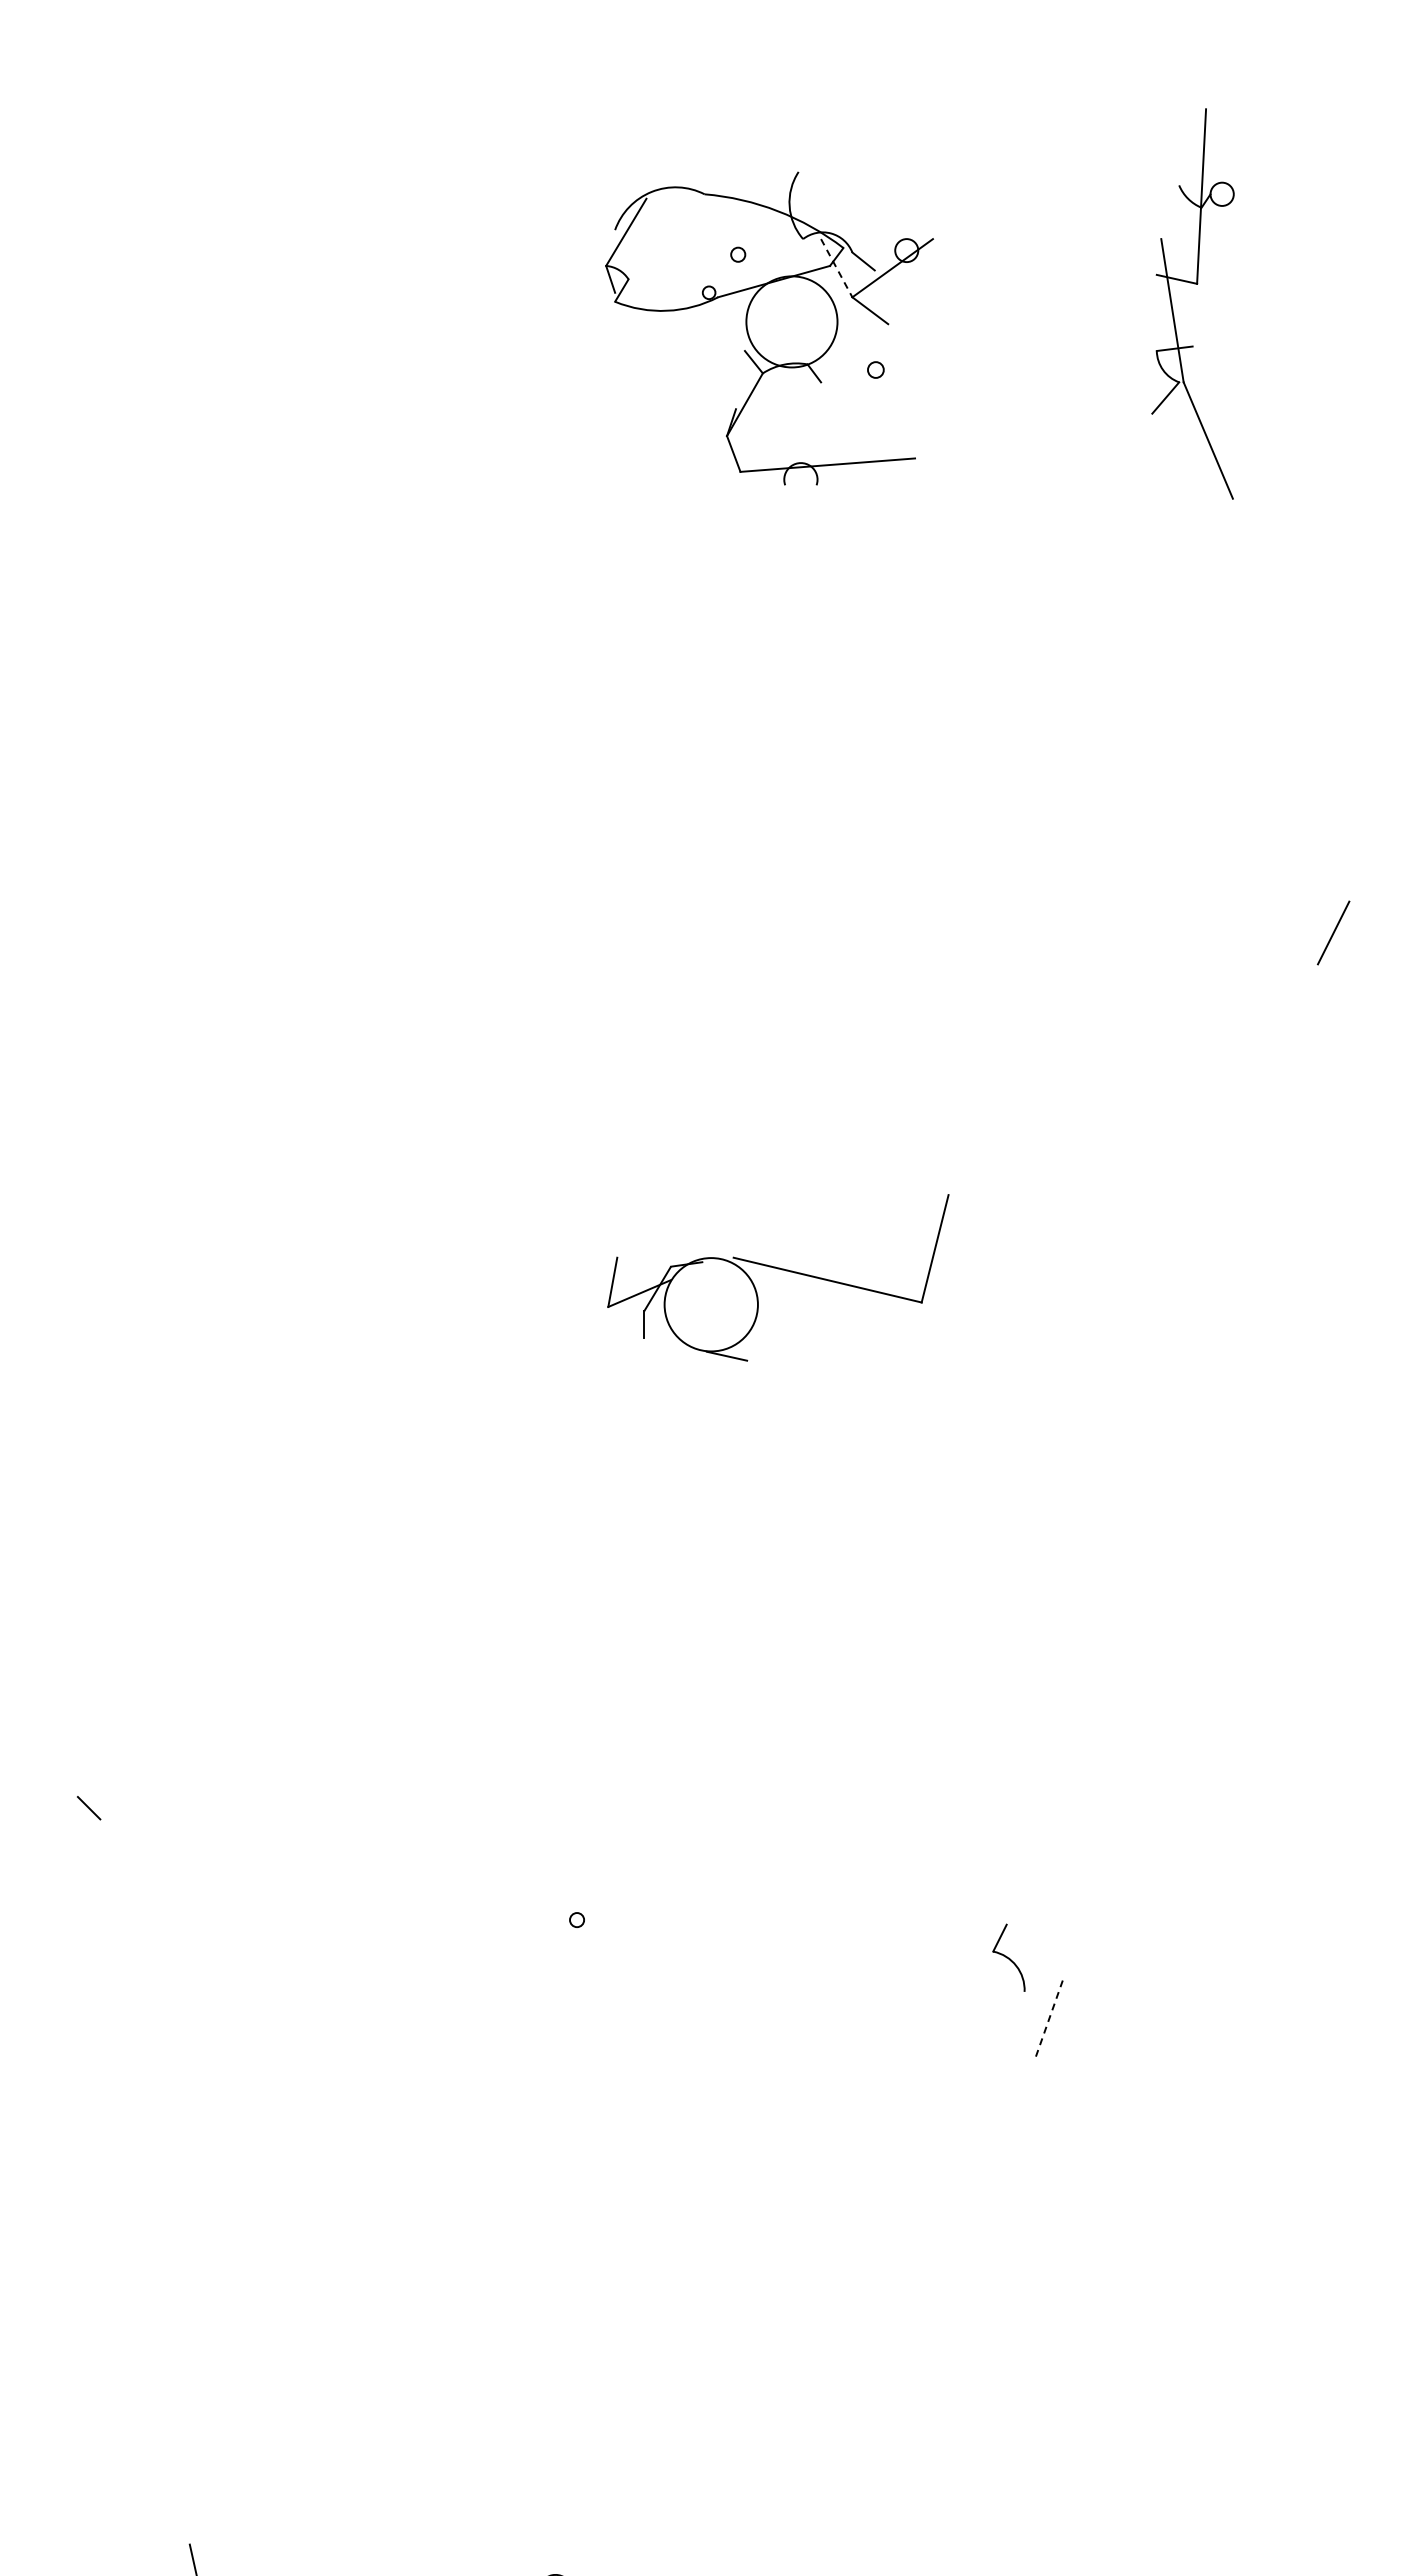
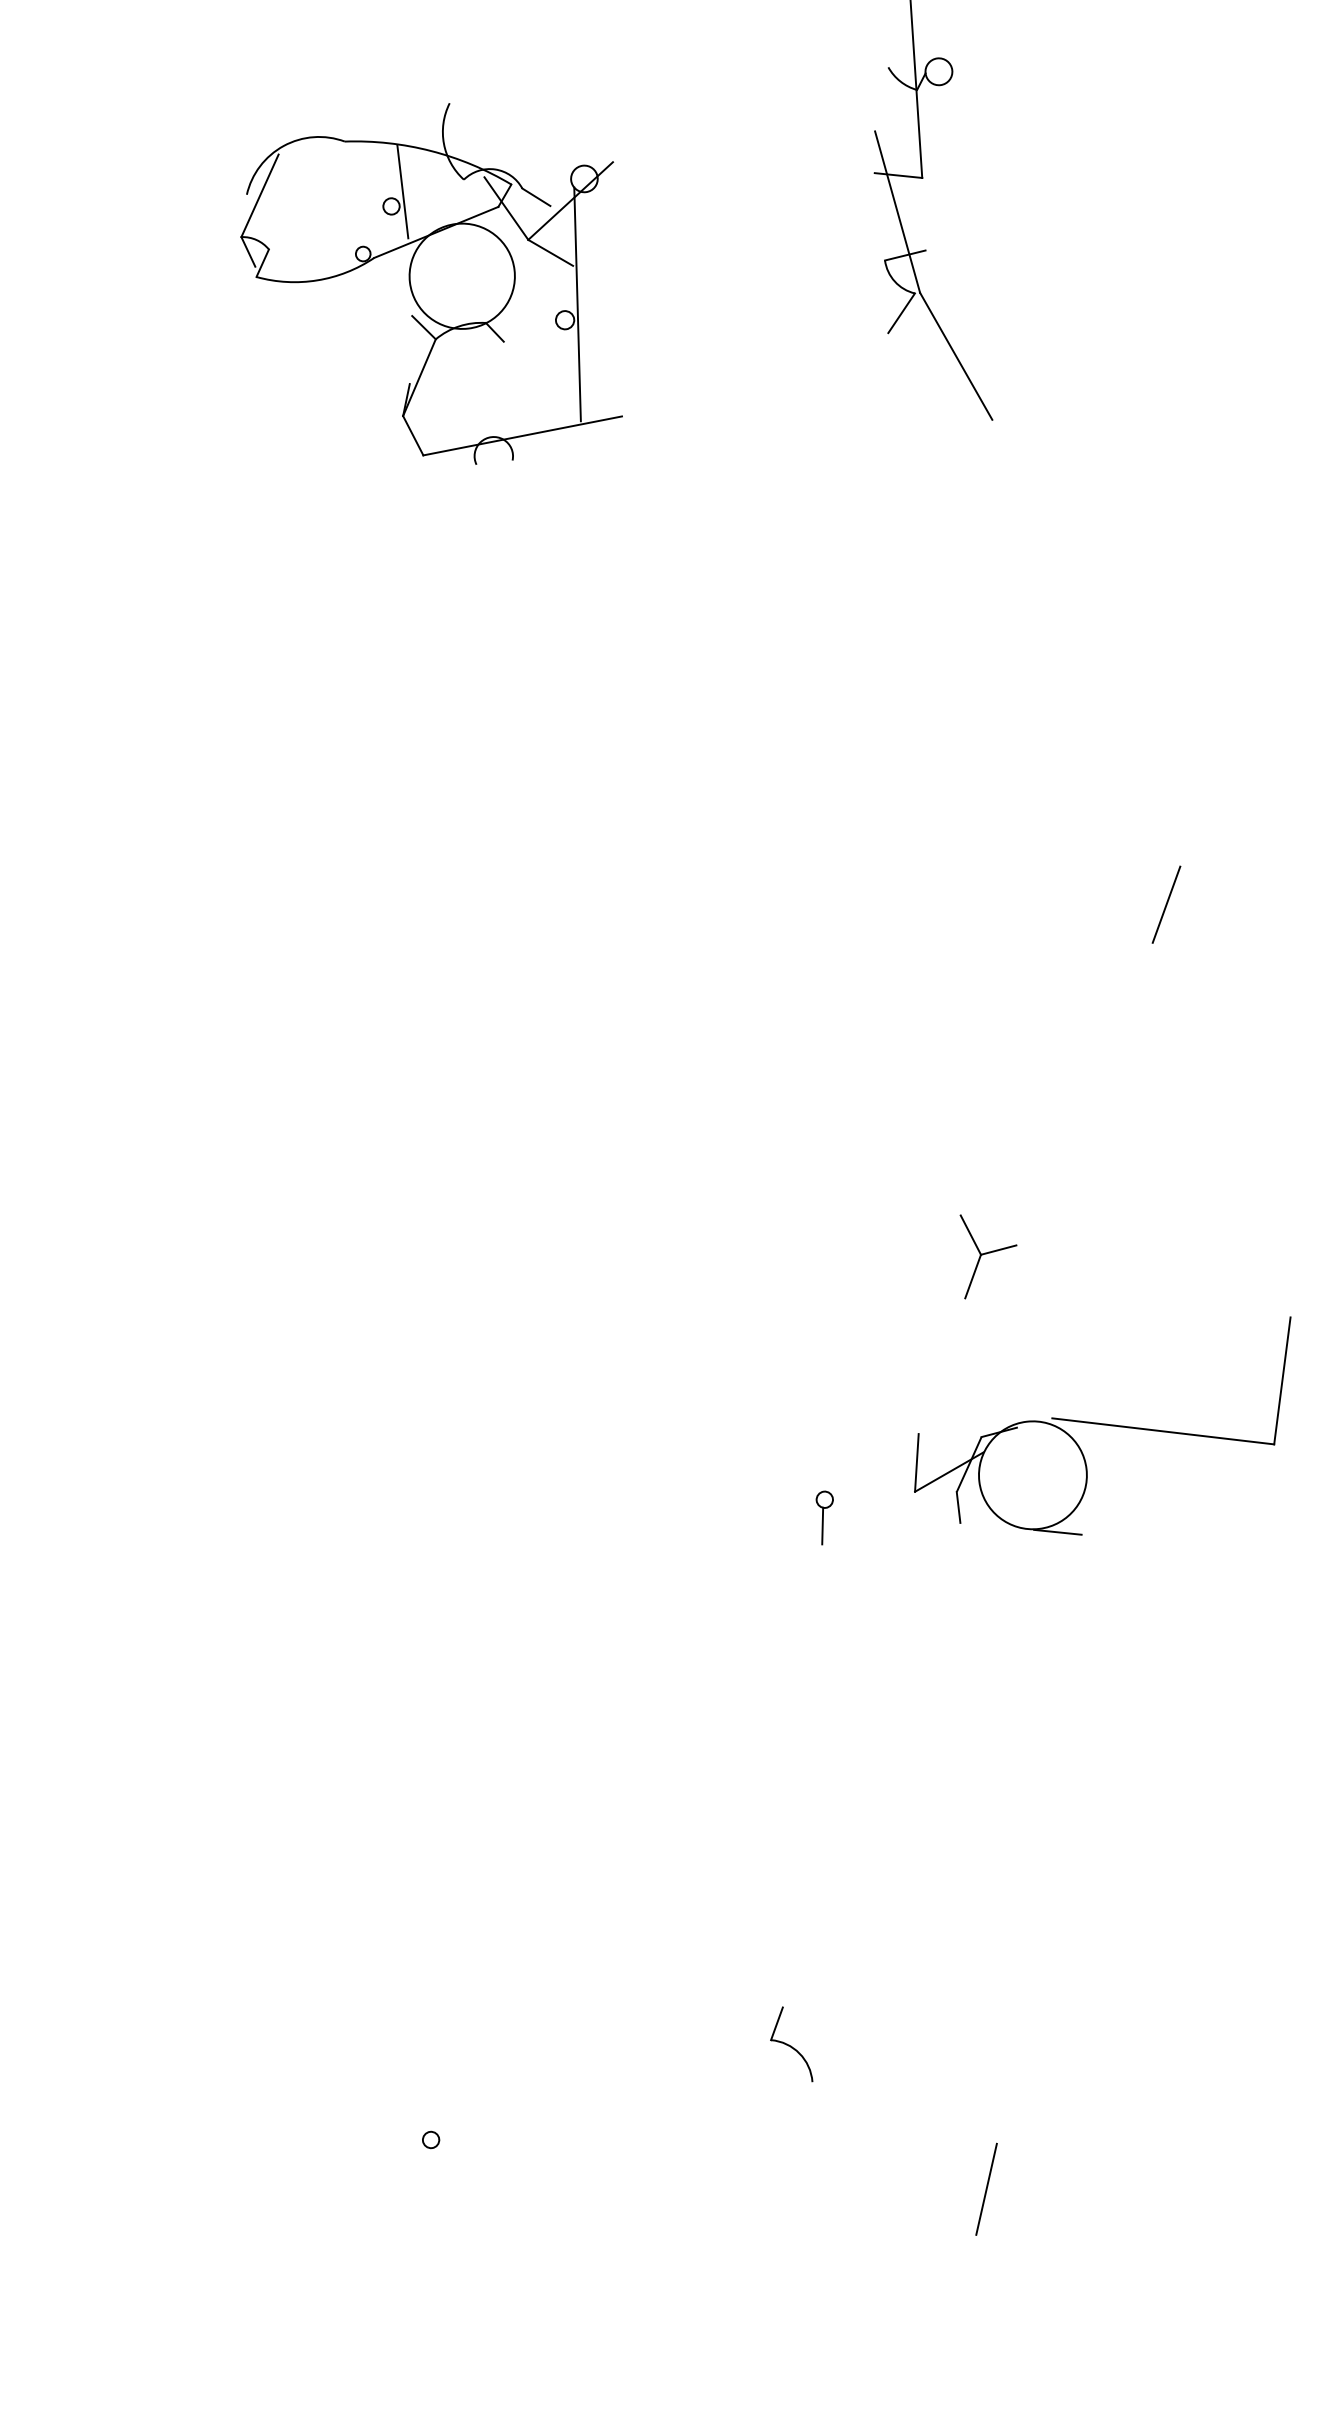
line: (749, 243) -> (402, 191), added
line: (836, 268) -> (506, 208), dashed -> solid
line: (888, 357) -> (577, 304), added
part: (1145, 1214) -> (988, 1253), added
part: (778, 1269) -> (1105, 1425), moved
part: (979, 1424) -> (826, 1516), added
part: (1008, 1957) -> (789, 2044), moved
line: (1049, 2018) -> (986, 2189), dashed -> solid

